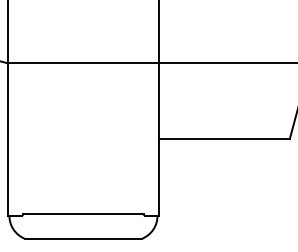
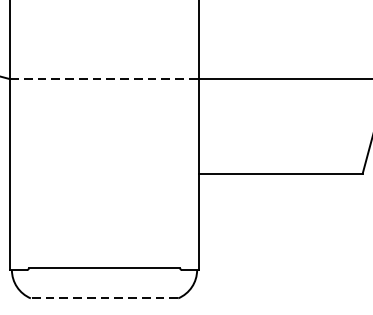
line: (83, 63) -> (104, 79), solid -> dashed
line: (83, 238) -> (104, 298), solid -> dashed

